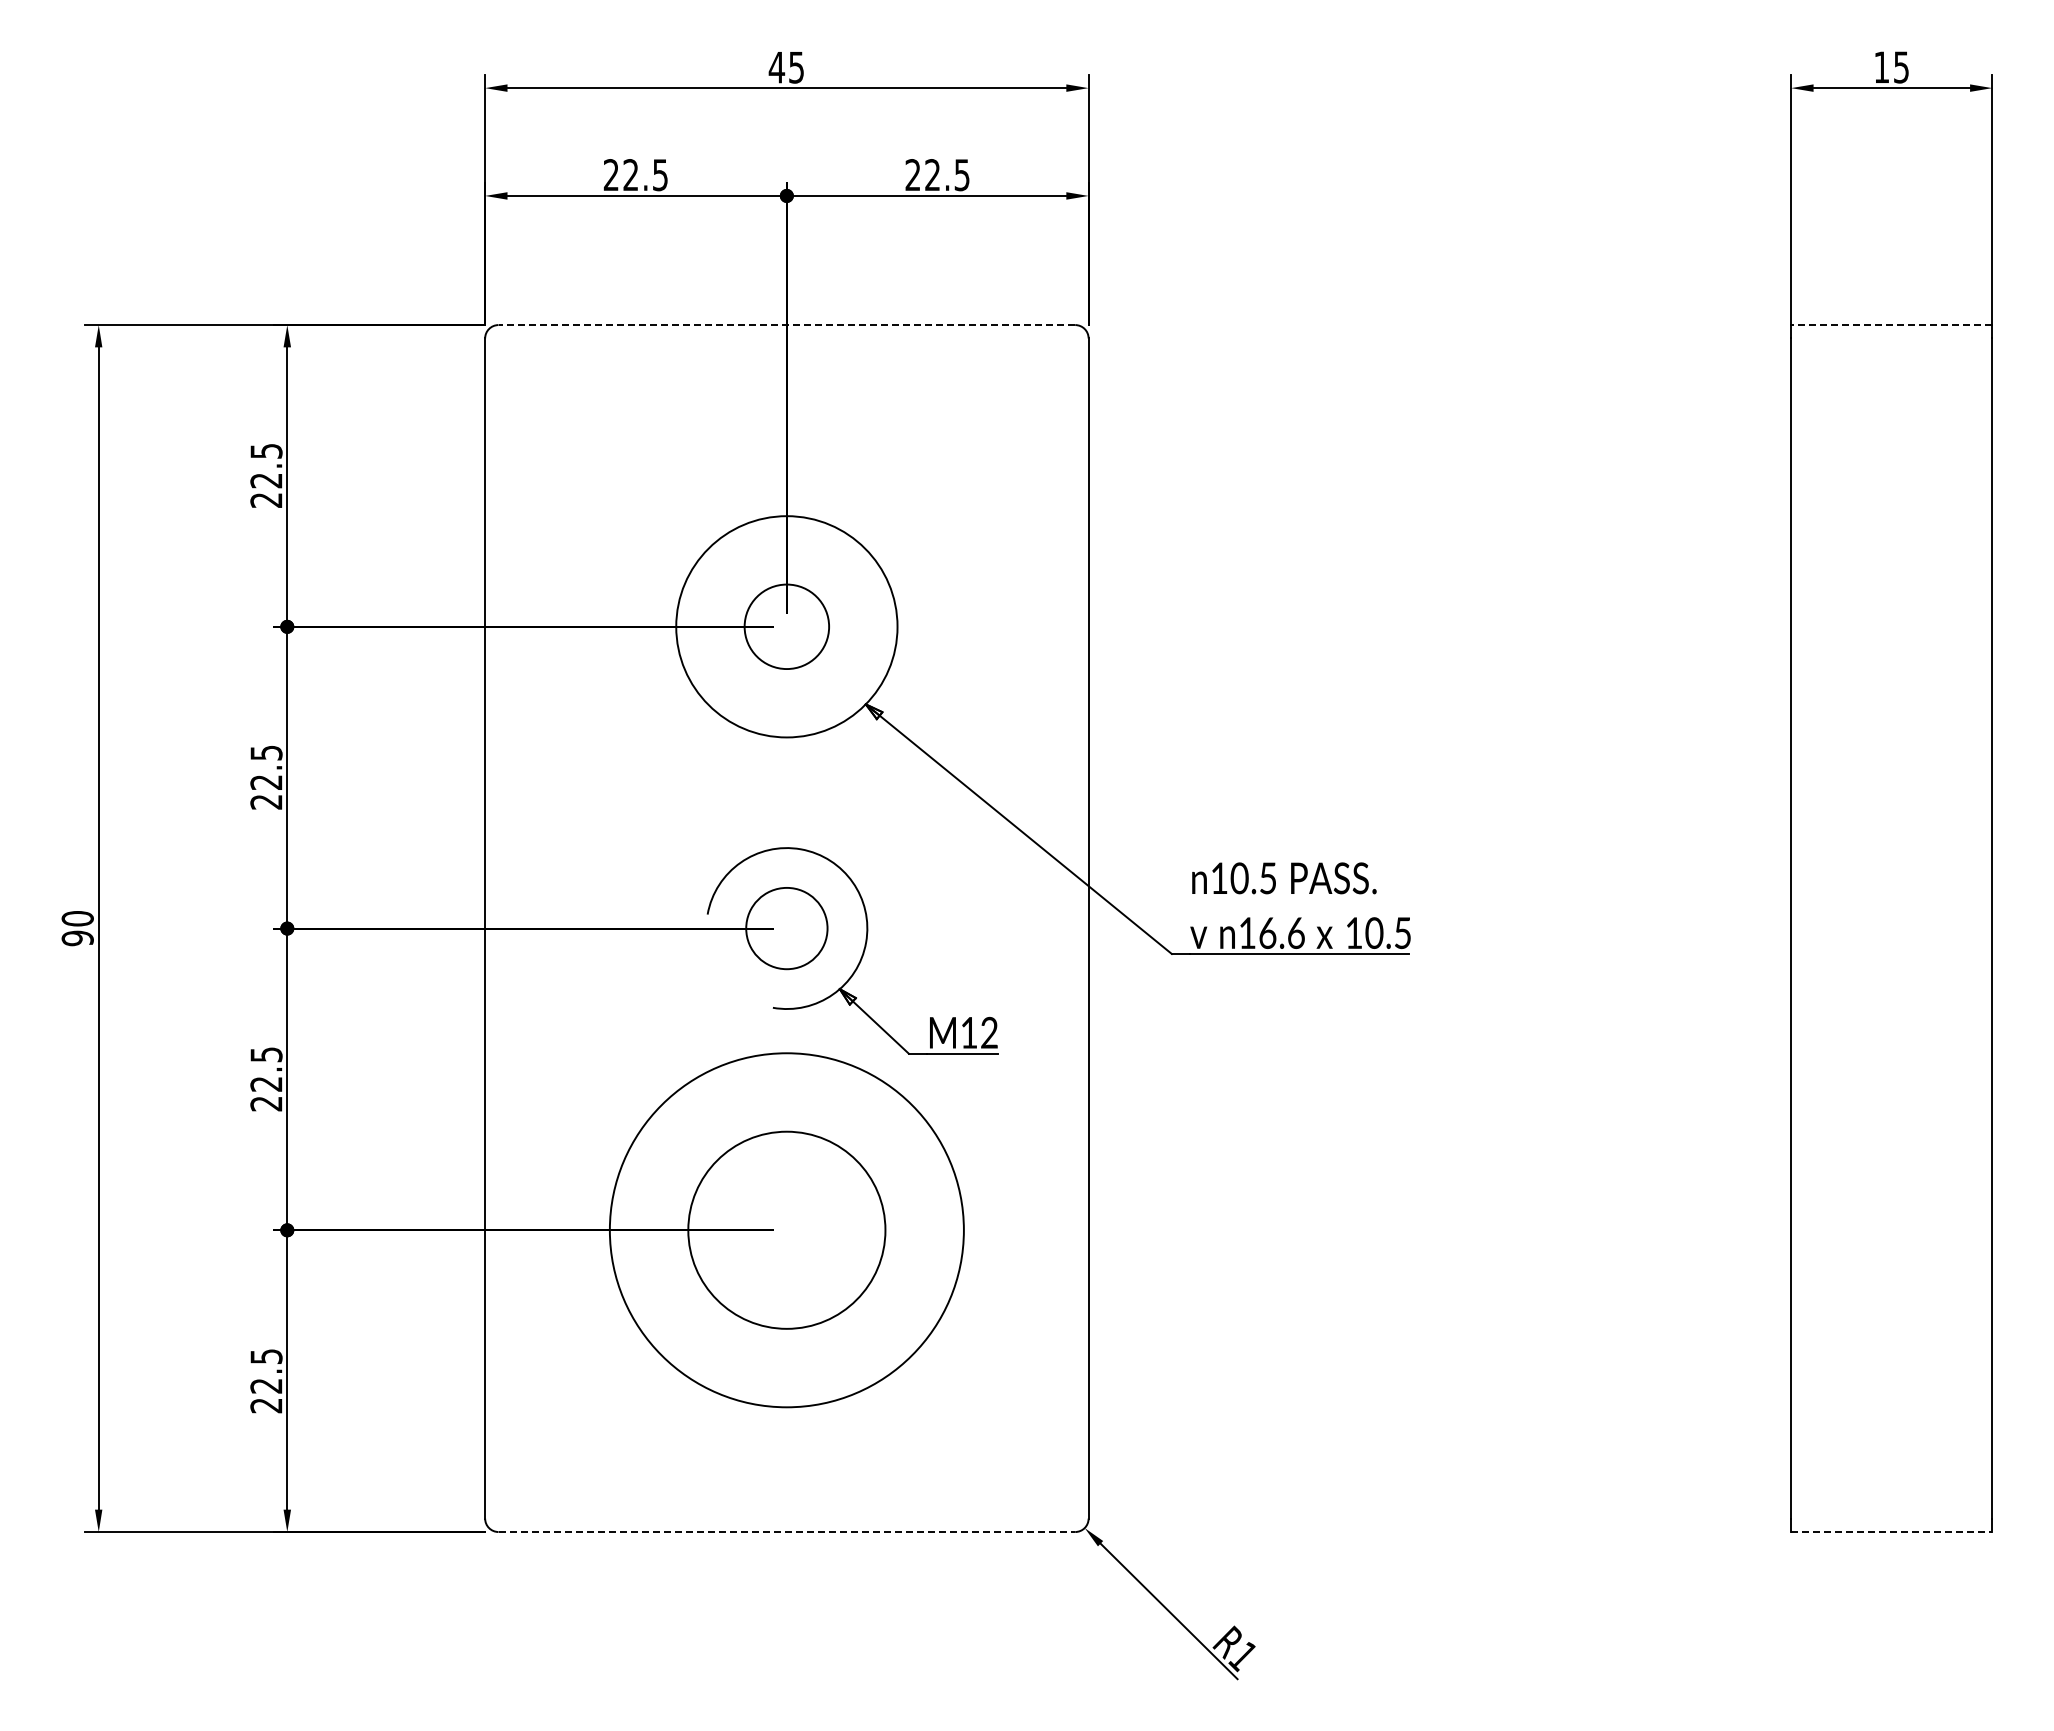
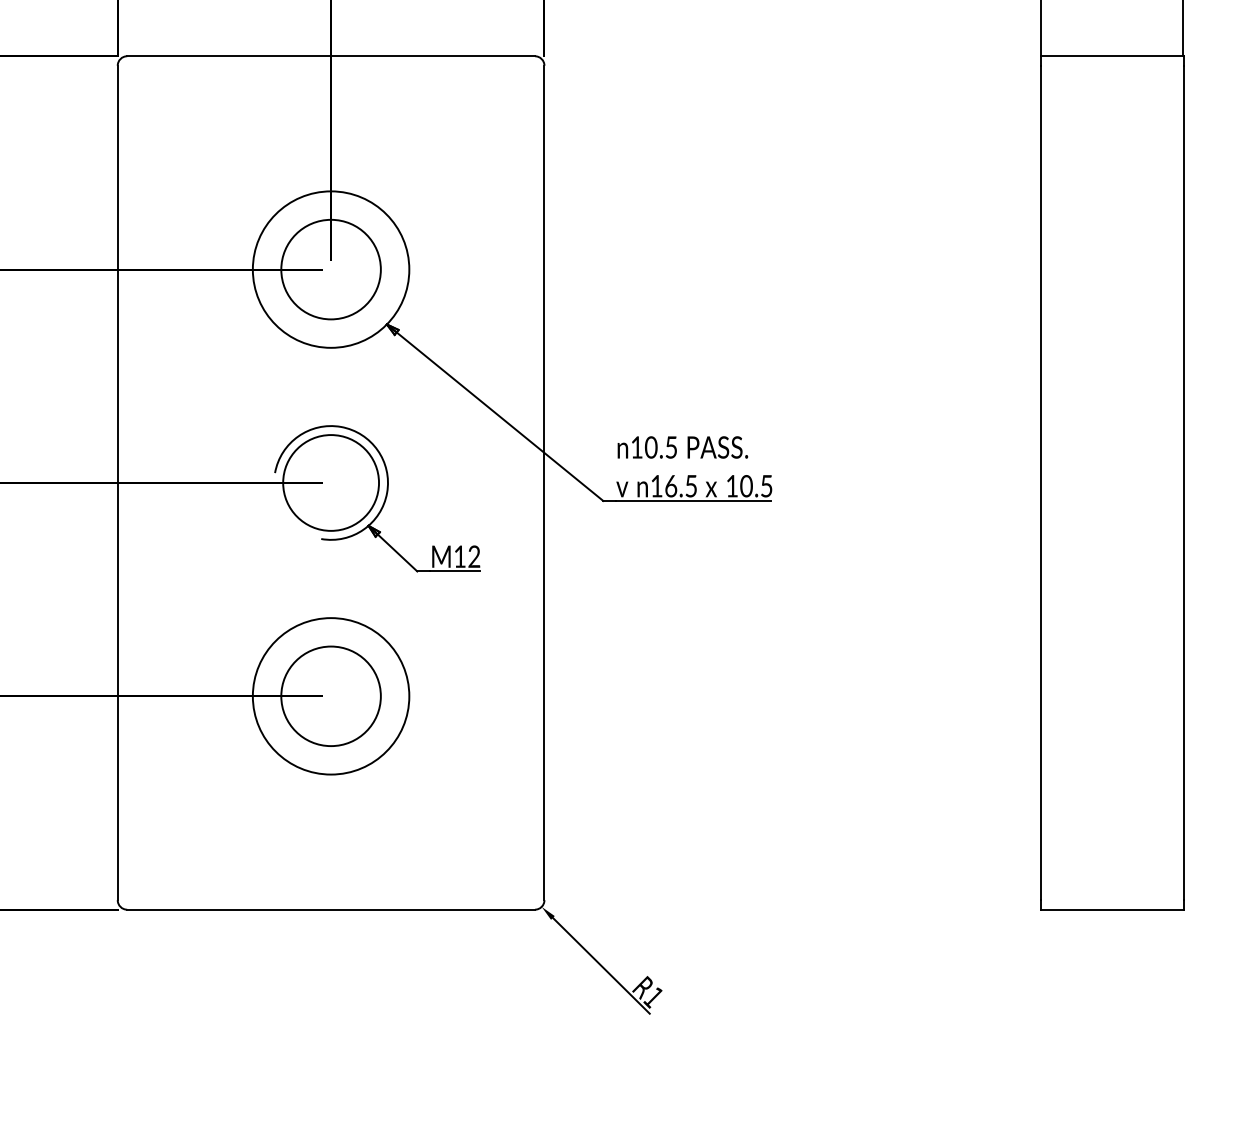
line: (786, 325) -> (330, 56), dashed -> solid
line: (1891, 325) -> (1112, 56), dashed -> solid
circle: (786, 626) -> (330, 269), size x1.67
circle: (786, 928) -> (330, 482), size x1.67
text: (1296, 933) -> (691, 486), 16.6 -> 16.5
circle: (786, 1229) -> (330, 695), size x0.62
circle: (786, 1229) -> (330, 695), size x0.71
line: (787, 1532) -> (331, 910), dashed -> solid
line: (1891, 1532) -> (1112, 910), dashed -> solid

